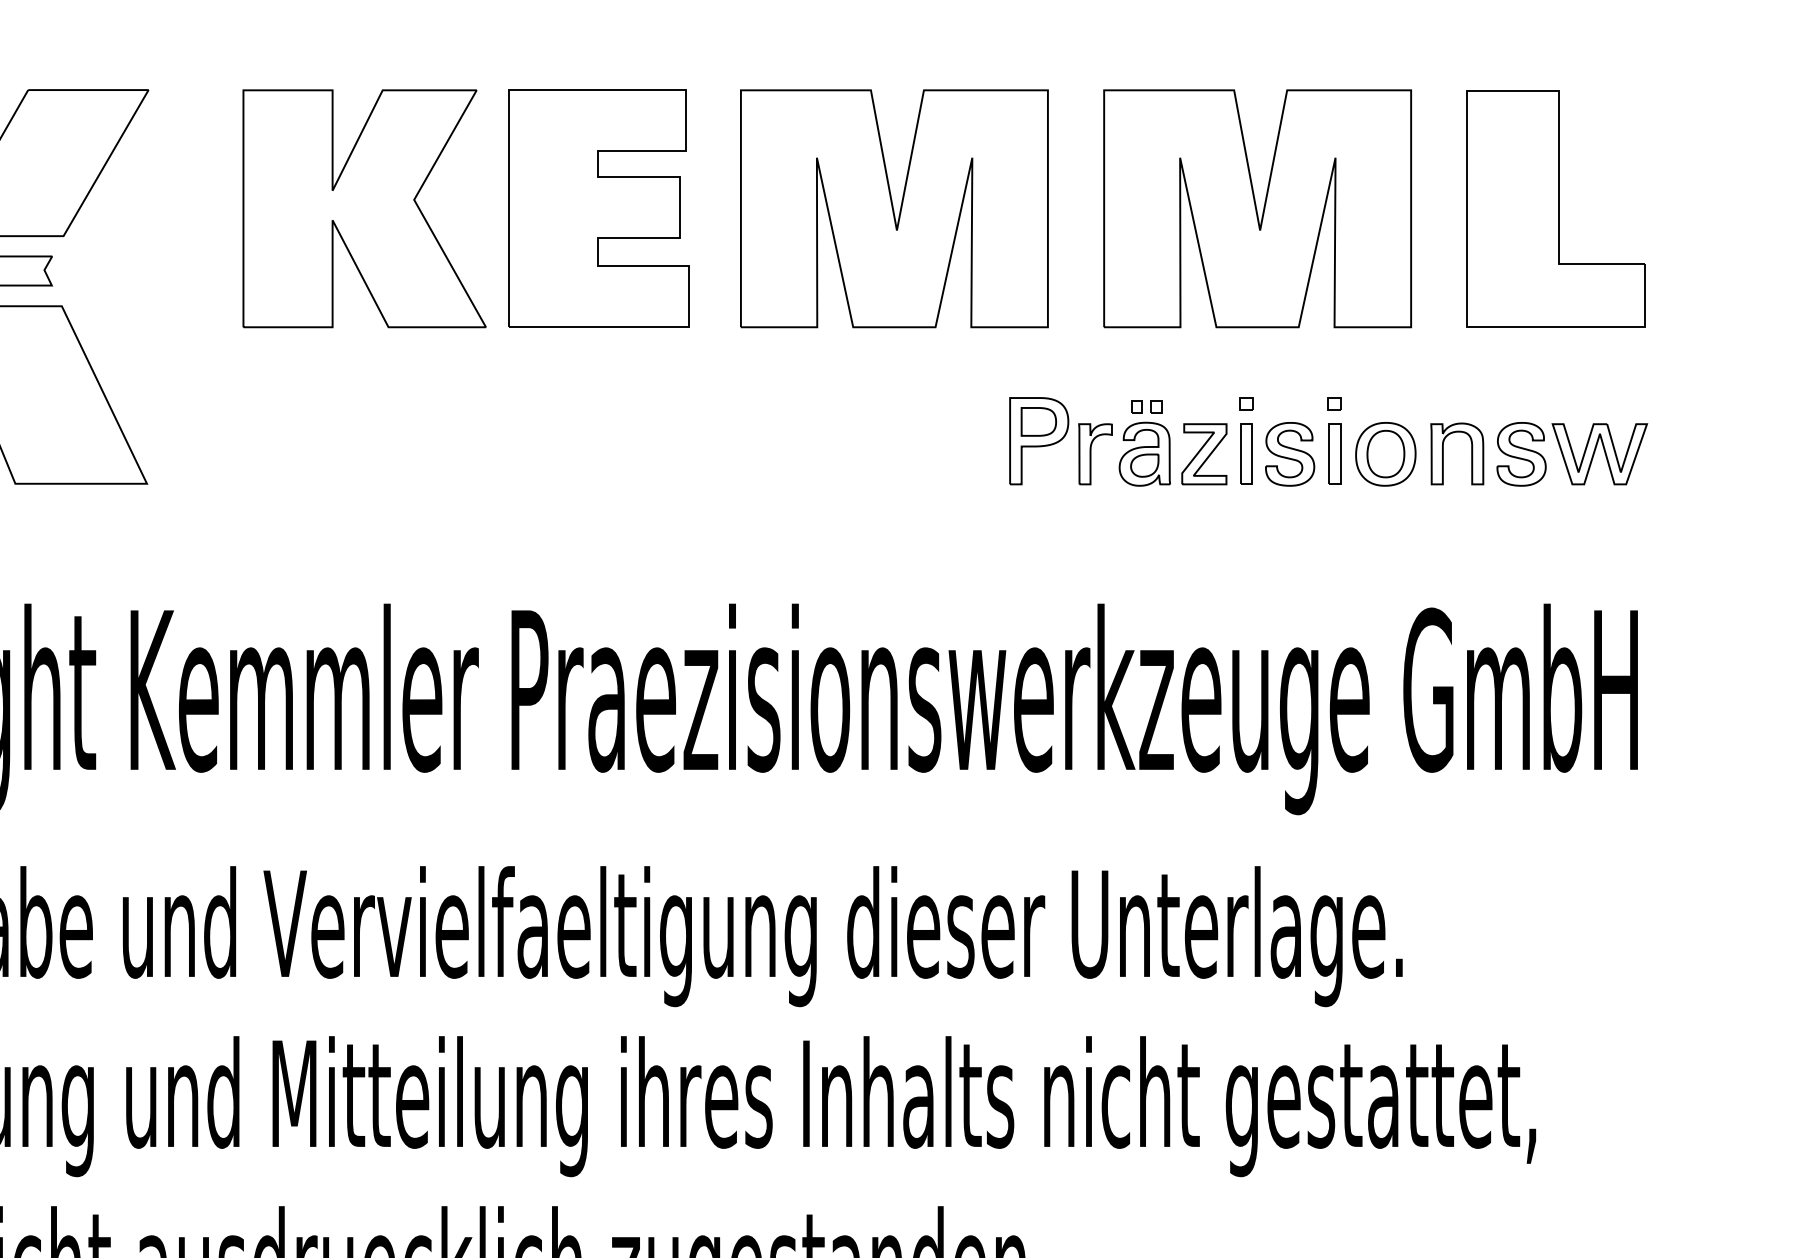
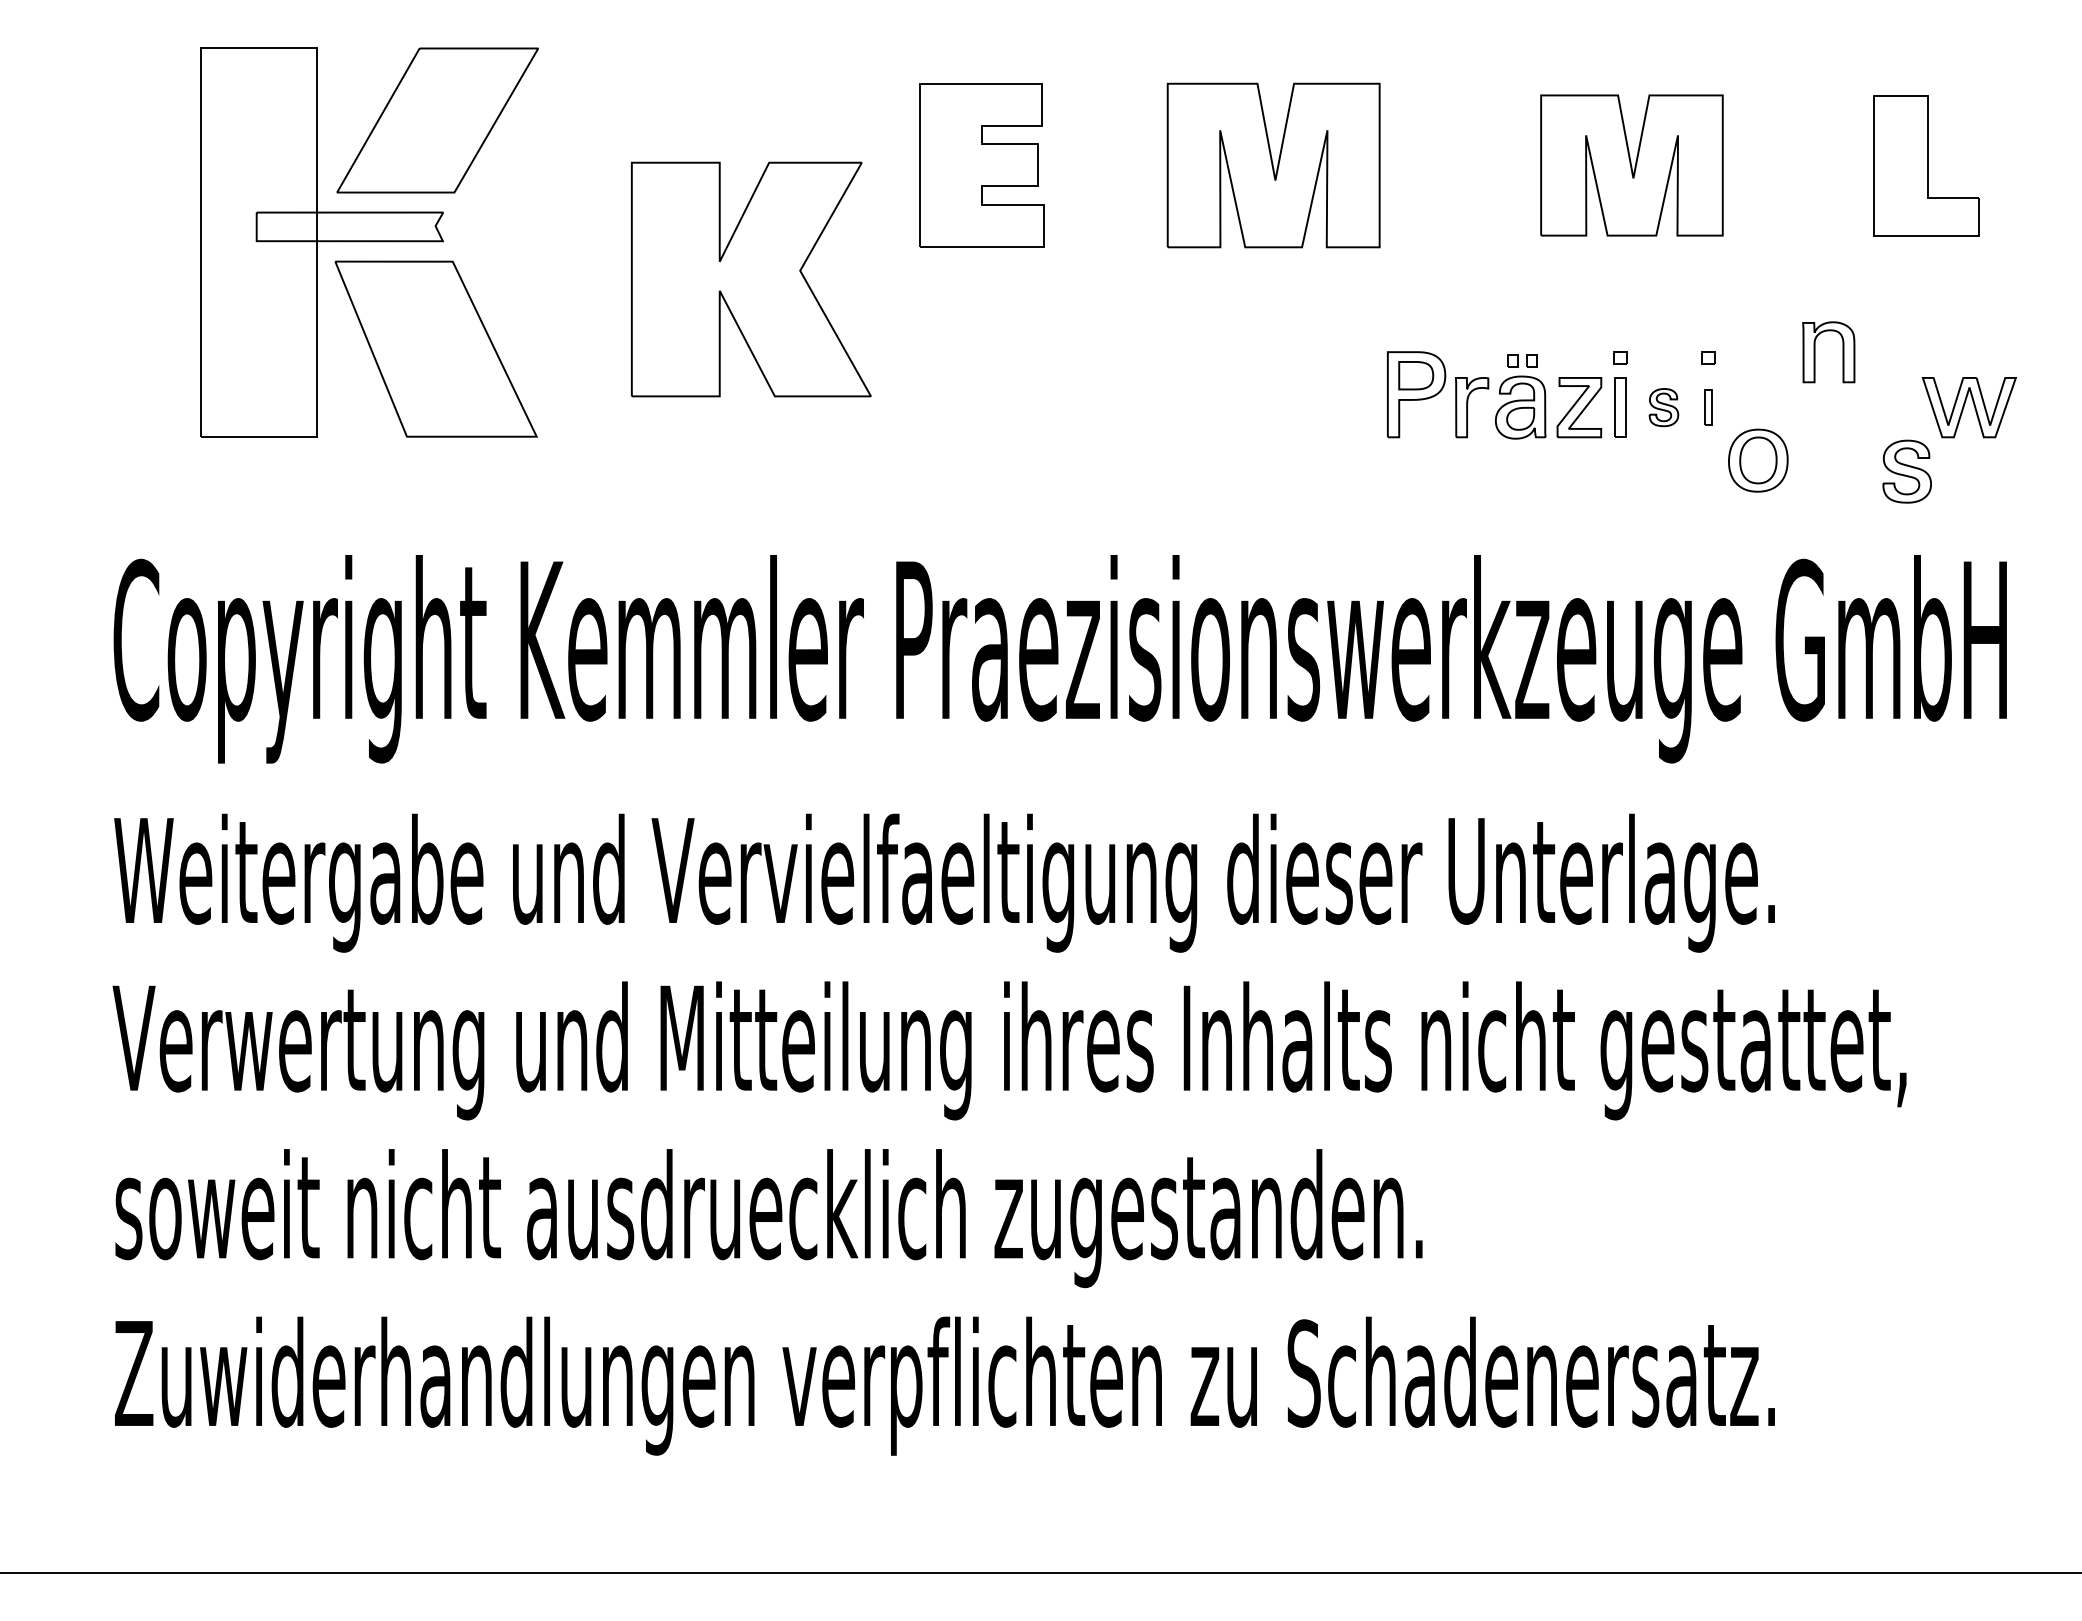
part: (364, 208) -> (751, 279), moved
part: (598, 208) -> (981, 165), size x0.7
part: (894, 208) -> (1273, 165), size x0.7
part: (1257, 208) -> (1631, 165), size x0.6
part: (1556, 208) -> (1926, 165), size x0.6
part: (1289, 454) -> (1663, 407), size x0.6
part: (1335, 454) -> (1708, 407), size x0.6
part: (1385, 454) -> (1758, 460), moved
part: (1443, 454) -> (1815, 352), moved
part: (1520, 454) -> (1906, 471), moved

